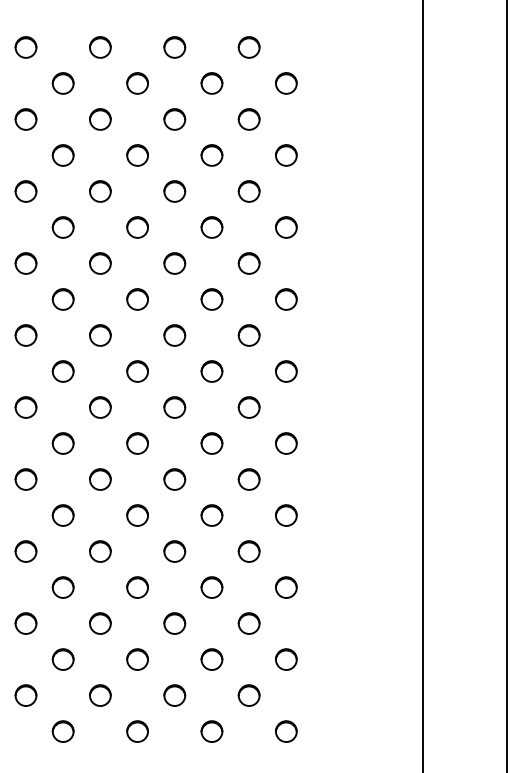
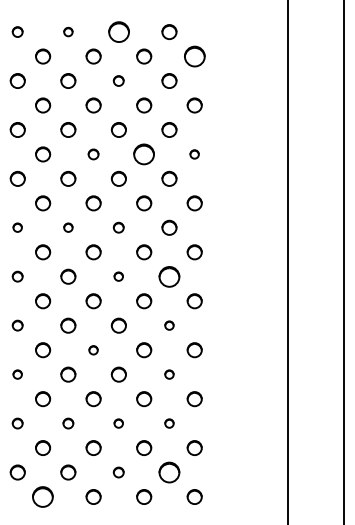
circle: (25, 46) -> (17, 31), size x0.7
circle: (100, 46) -> (68, 31), size x0.6
circle: (174, 46) -> (118, 31), size x1.4
circle: (286, 83) -> (194, 56), size x1.4
circle: (174, 118) -> (118, 80), size x0.7
circle: (137, 227) -> (93, 154), size x0.7
circle: (212, 227) -> (144, 154), size x1.4
circle: (286, 227) -> (194, 154), size x0.6
circle: (25, 334) -> (17, 227), size x0.6
circle: (100, 334) -> (68, 227), size x0.6
circle: (174, 334) -> (118, 227), size x0.7
circle: (25, 407) -> (17, 276), size x0.7
circle: (174, 407) -> (118, 276), size x0.6
circle: (249, 407) -> (169, 276), size x1.4
circle: (25, 479) -> (17, 325), size x0.7
circle: (249, 479) -> (169, 325), size x0.6
circle: (137, 515) -> (93, 350), size x0.6
circle: (25, 551) -> (17, 374), size x0.6
circle: (249, 551) -> (169, 374), size x0.6
circle: (25, 623) -> (17, 423), size x0.7
circle: (100, 623) -> (68, 423), size x0.7
circle: (174, 623) -> (118, 423), size x0.6
circle: (249, 623) -> (169, 423), size x0.6
circle: (174, 695) -> (118, 472), size x0.7
circle: (249, 695) -> (169, 472), size x1.4
circle: (63, 730) -> (43, 496), size x1.4

